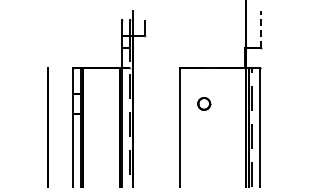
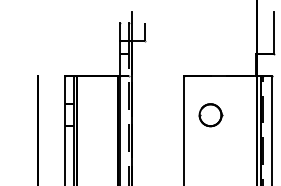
line: (260, 29) -> (273, 32), dashed -> solid
part: (204, 103) -> (211, 114), size x1.67

